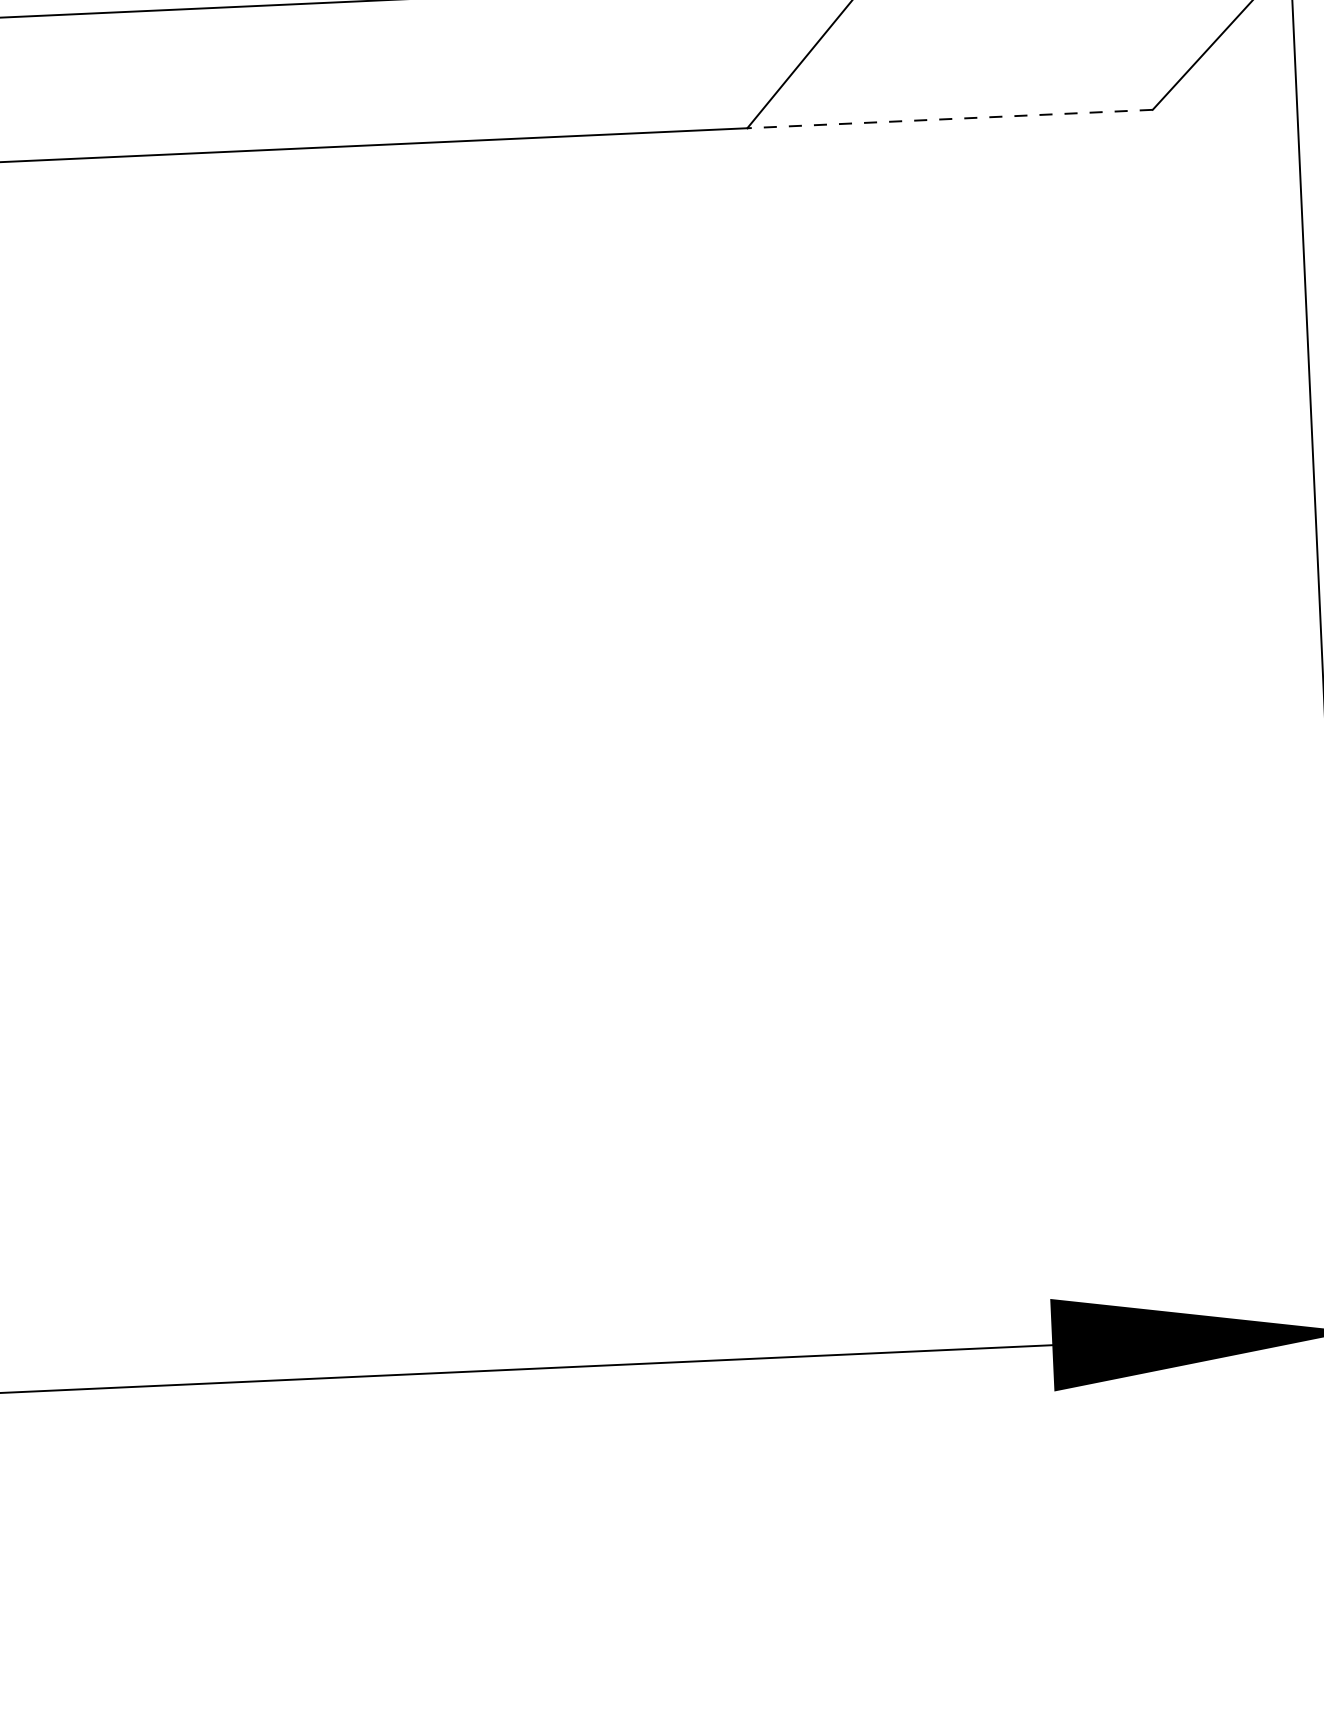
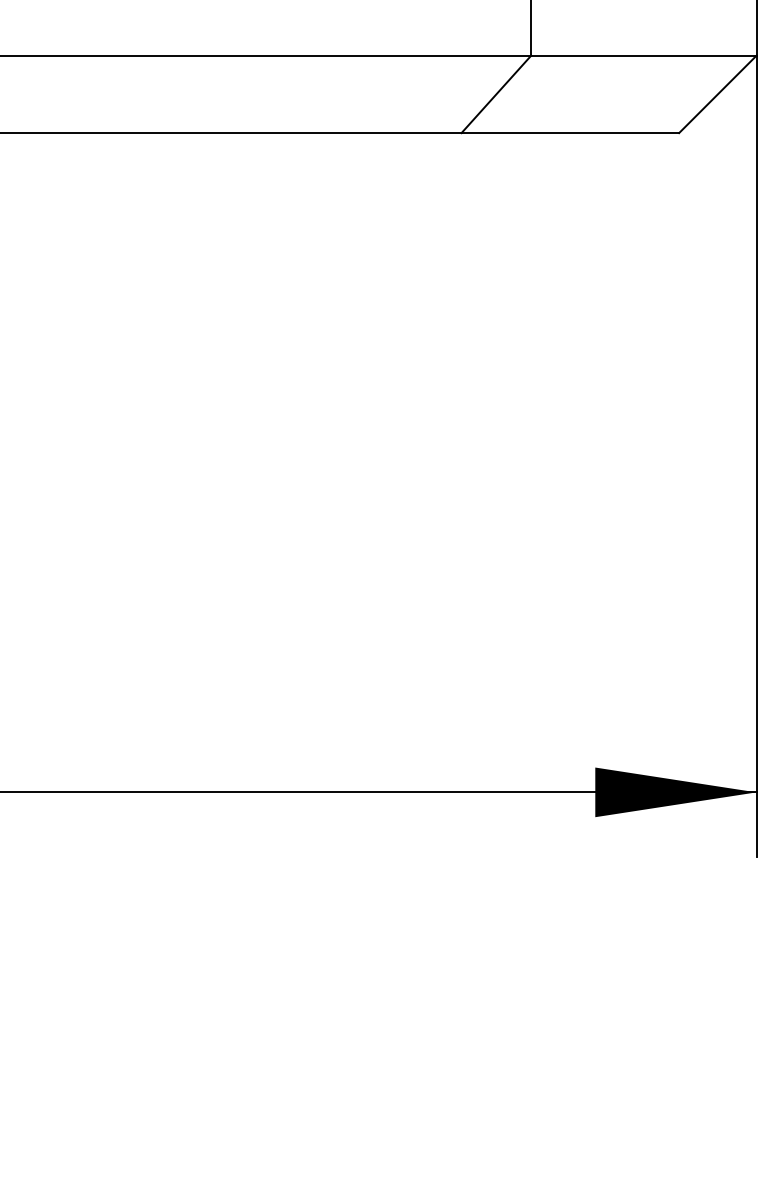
line: (950, 119) -> (570, 133), dashed -> solid

